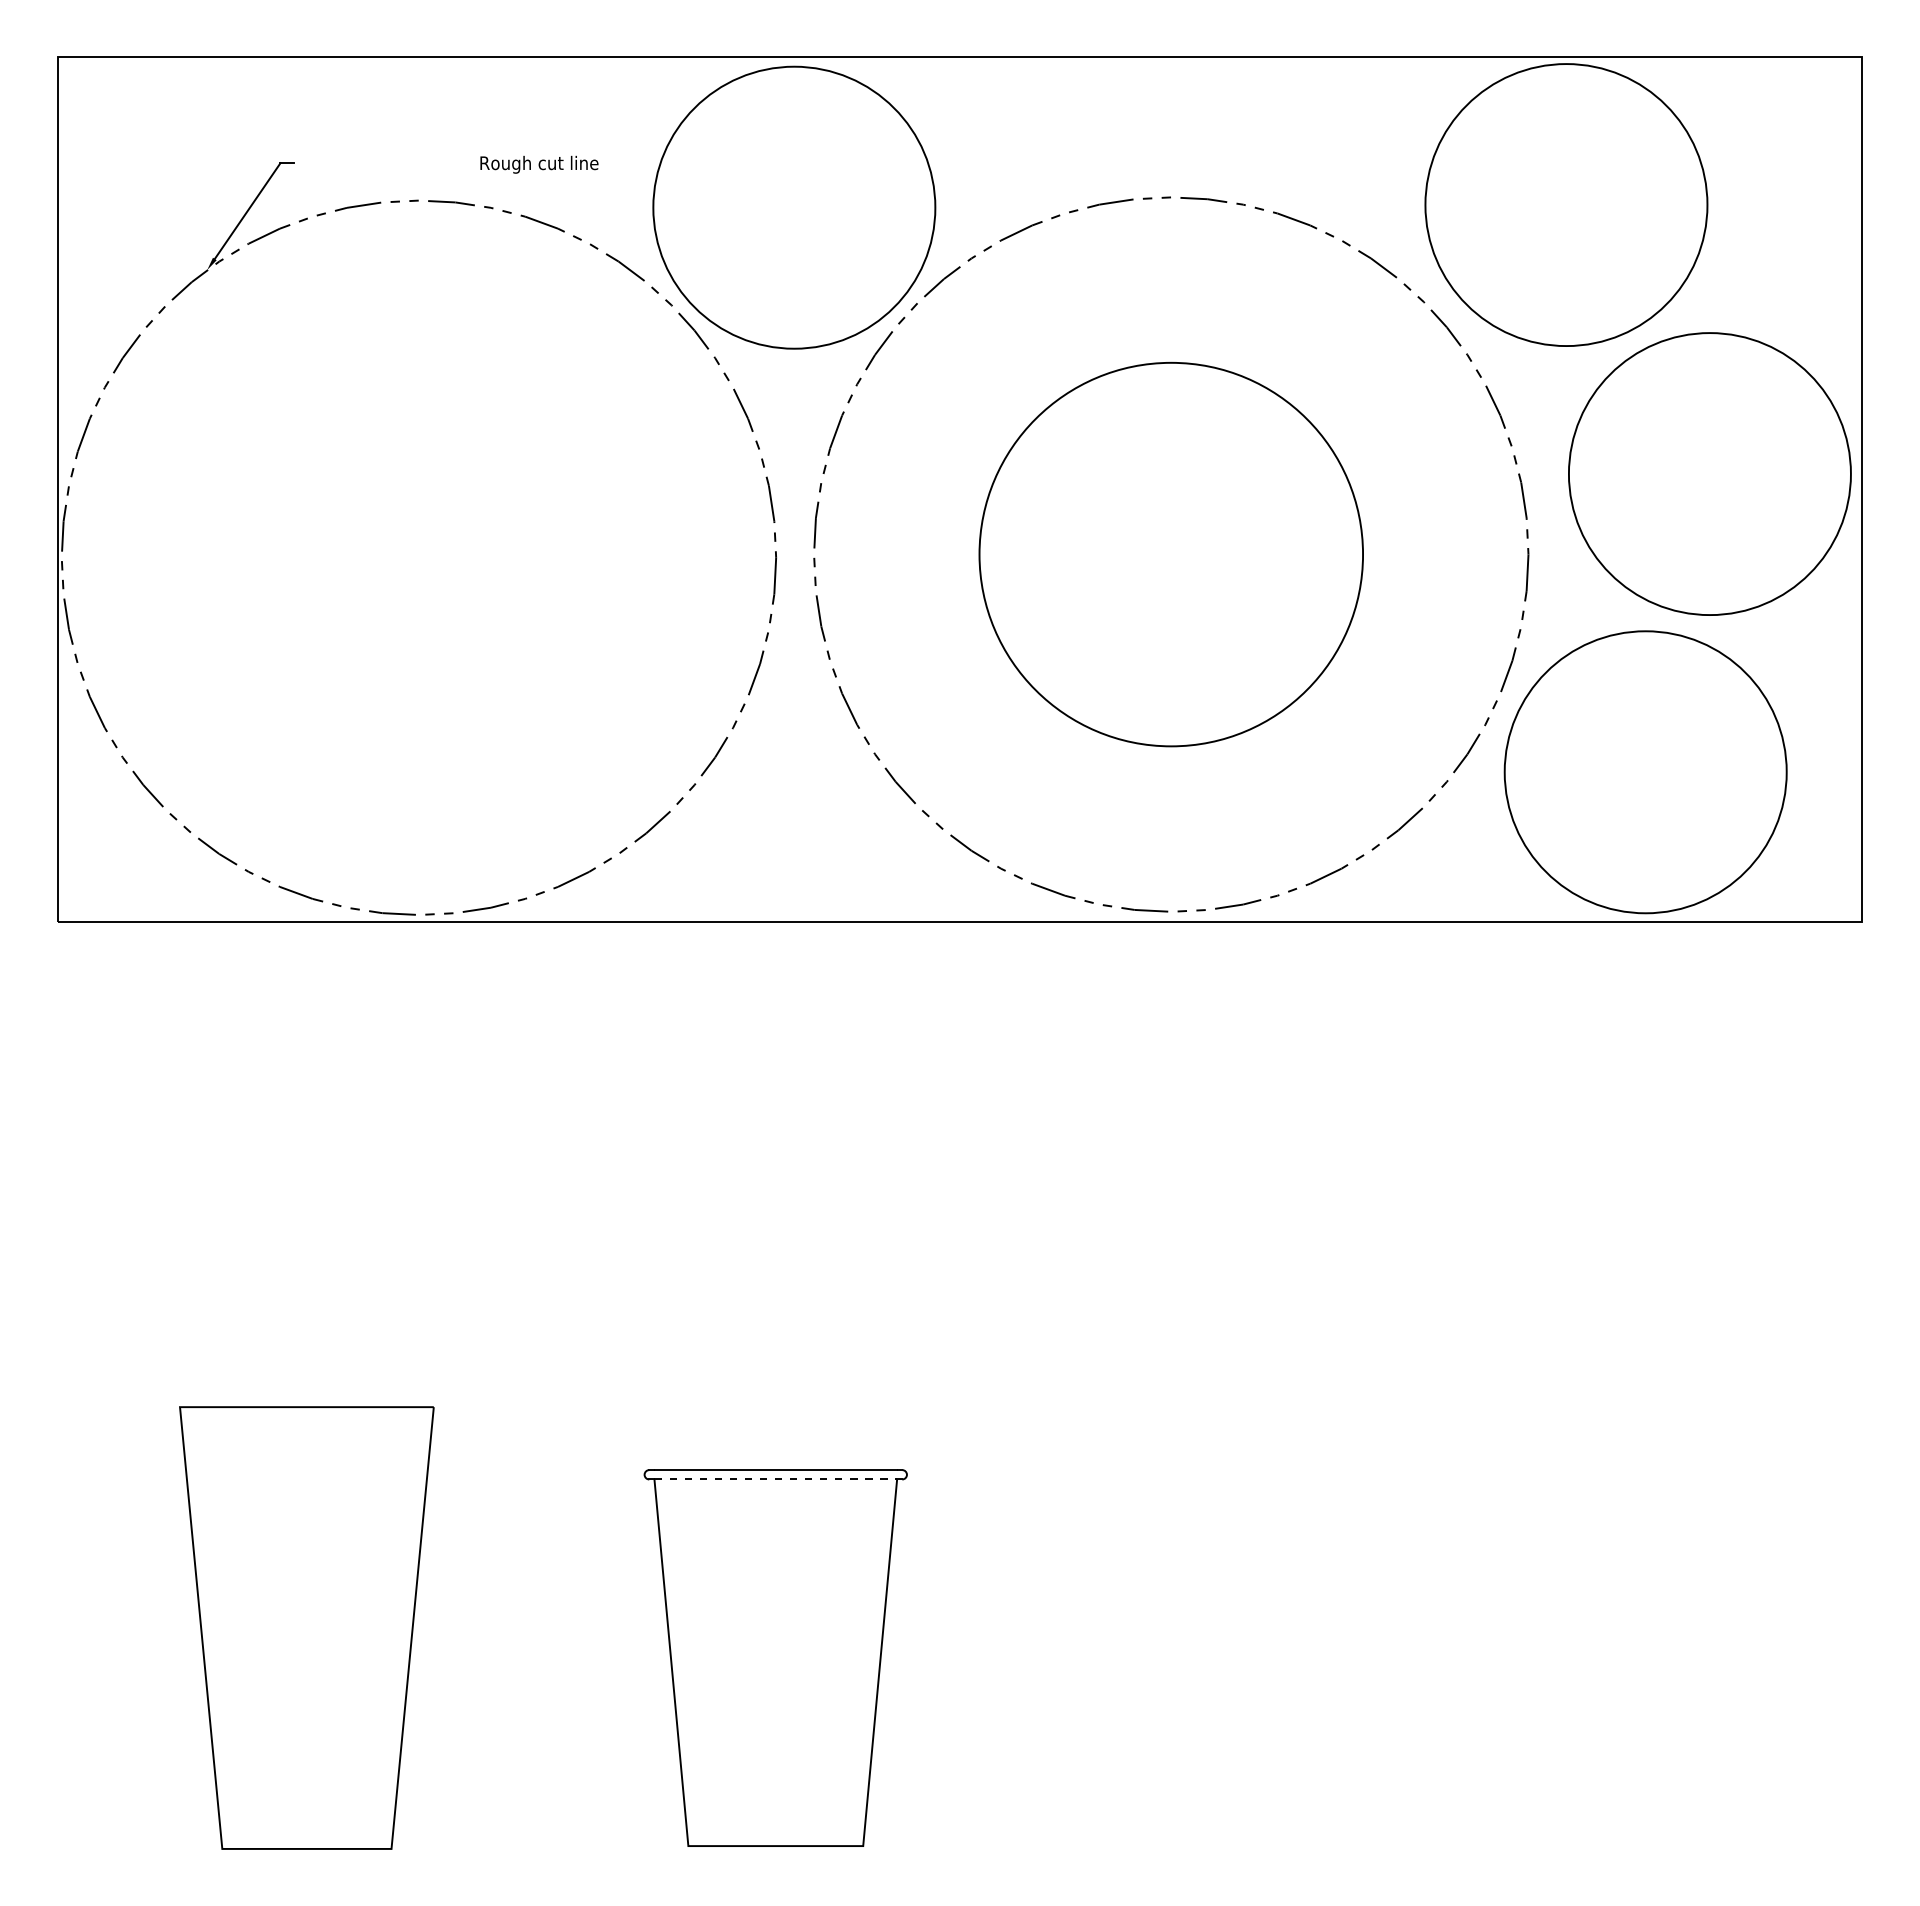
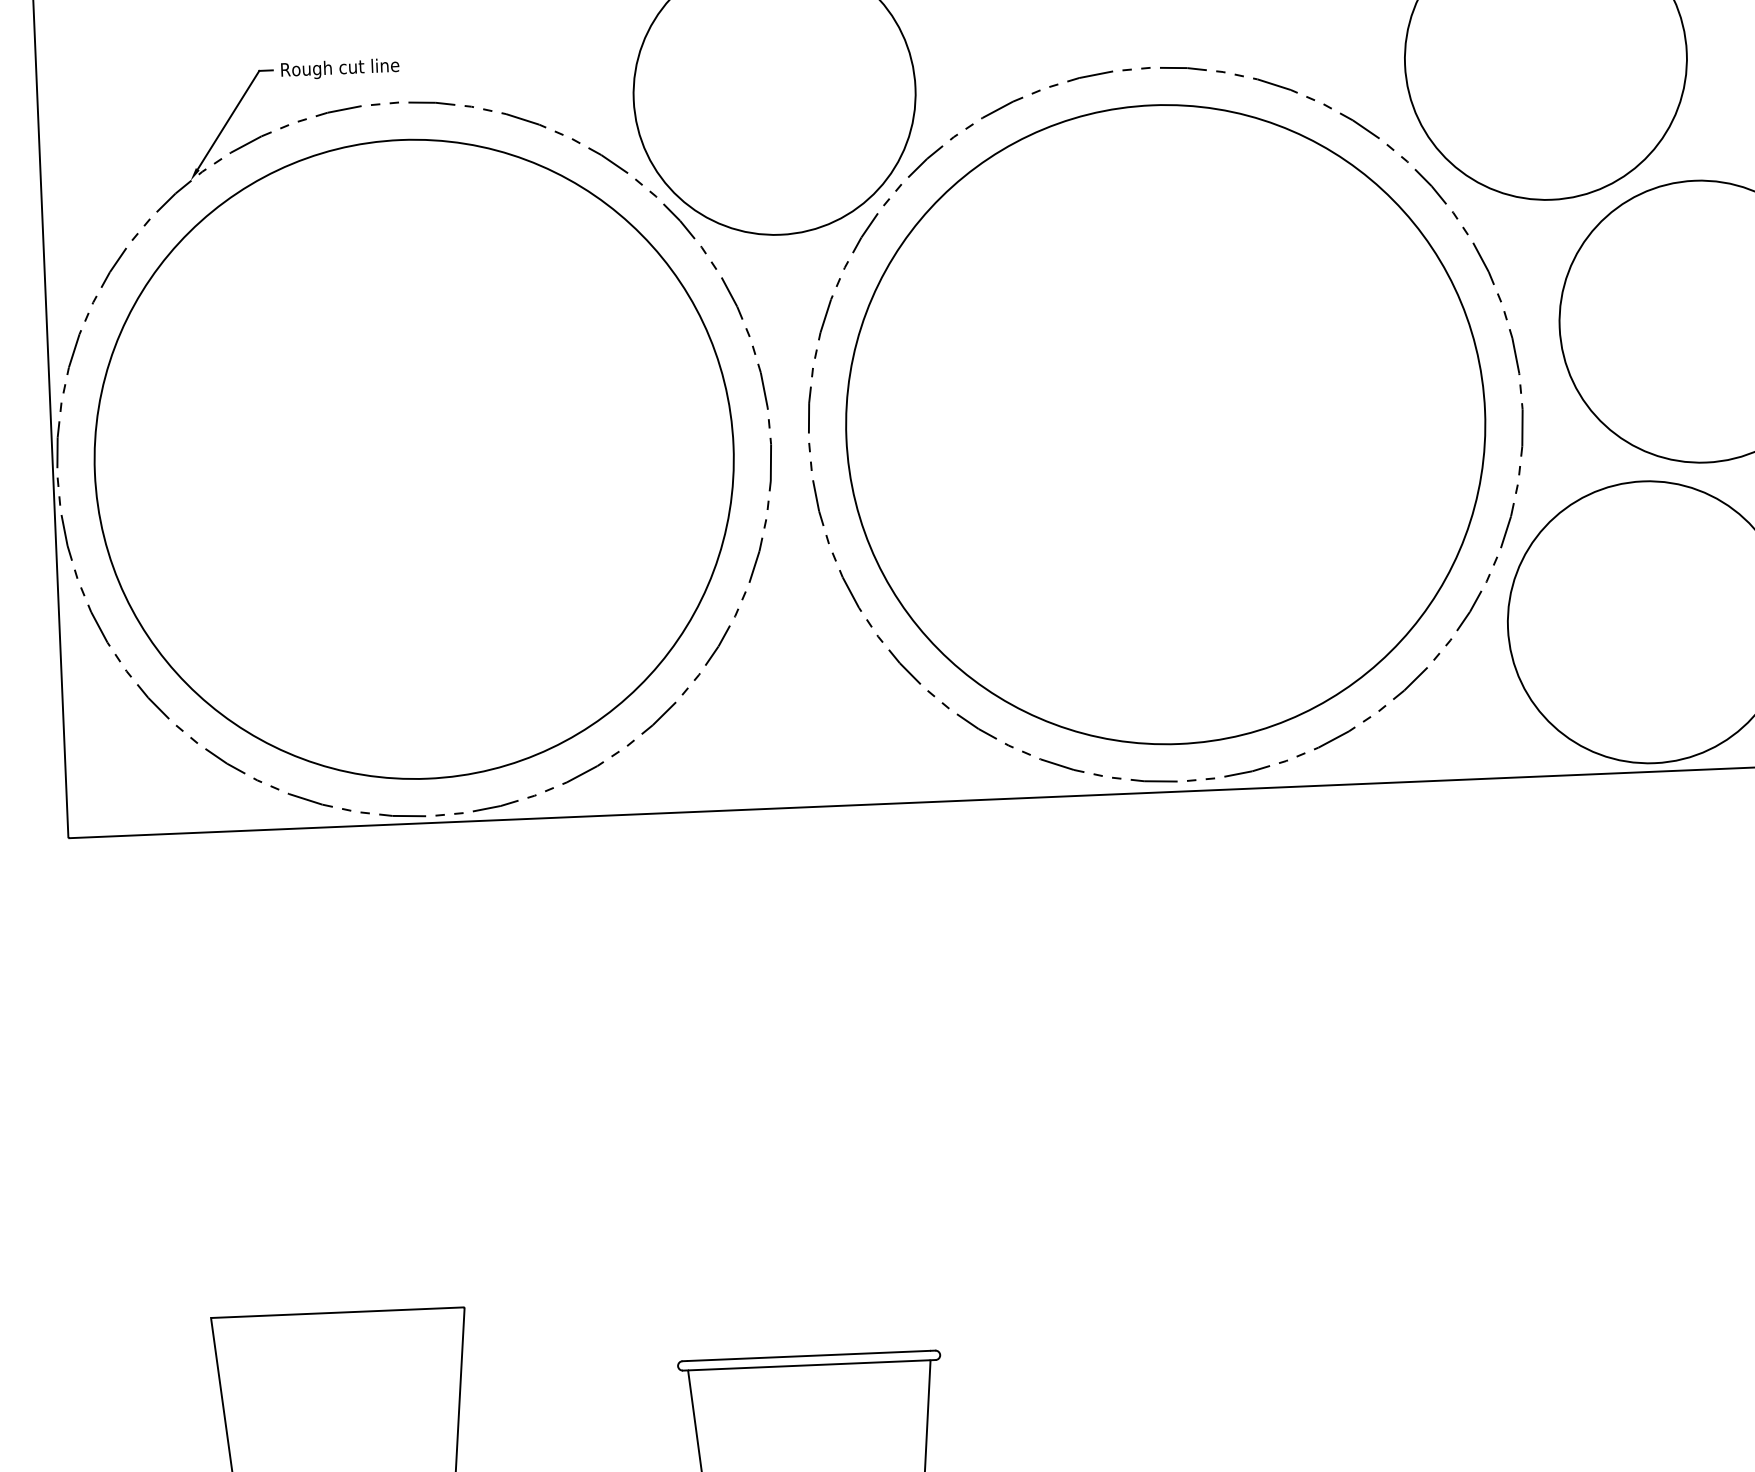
text: (539, 164) -> (340, 68), moved
circle: (1170, 554) -> (1164, 424), size x1.67
circle: (418, 557) -> (413, 459), added
line: (776, 1479) -> (810, 1365), dashed -> solid

